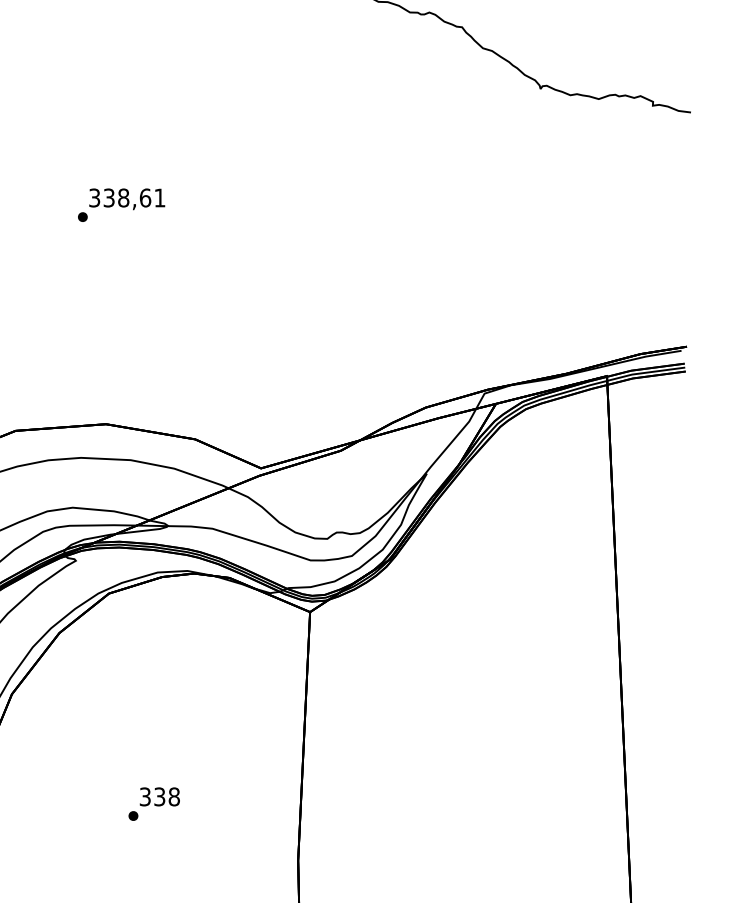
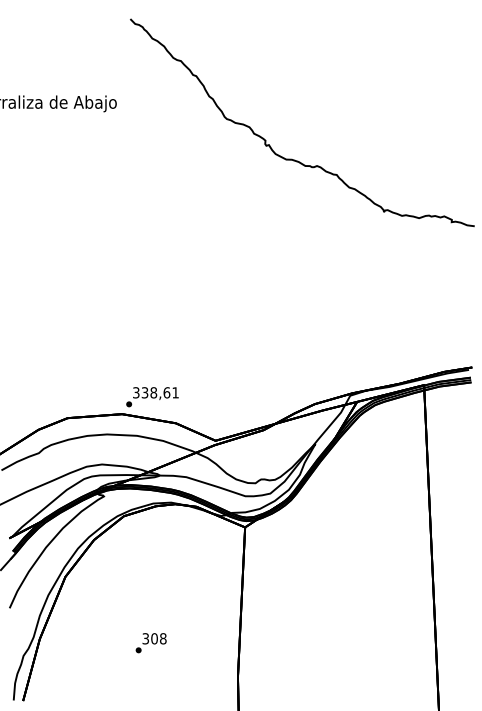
text: (121, 205) -> (152, 397), moved
text: (159, 796) -> (154, 638), 338 -> 308

